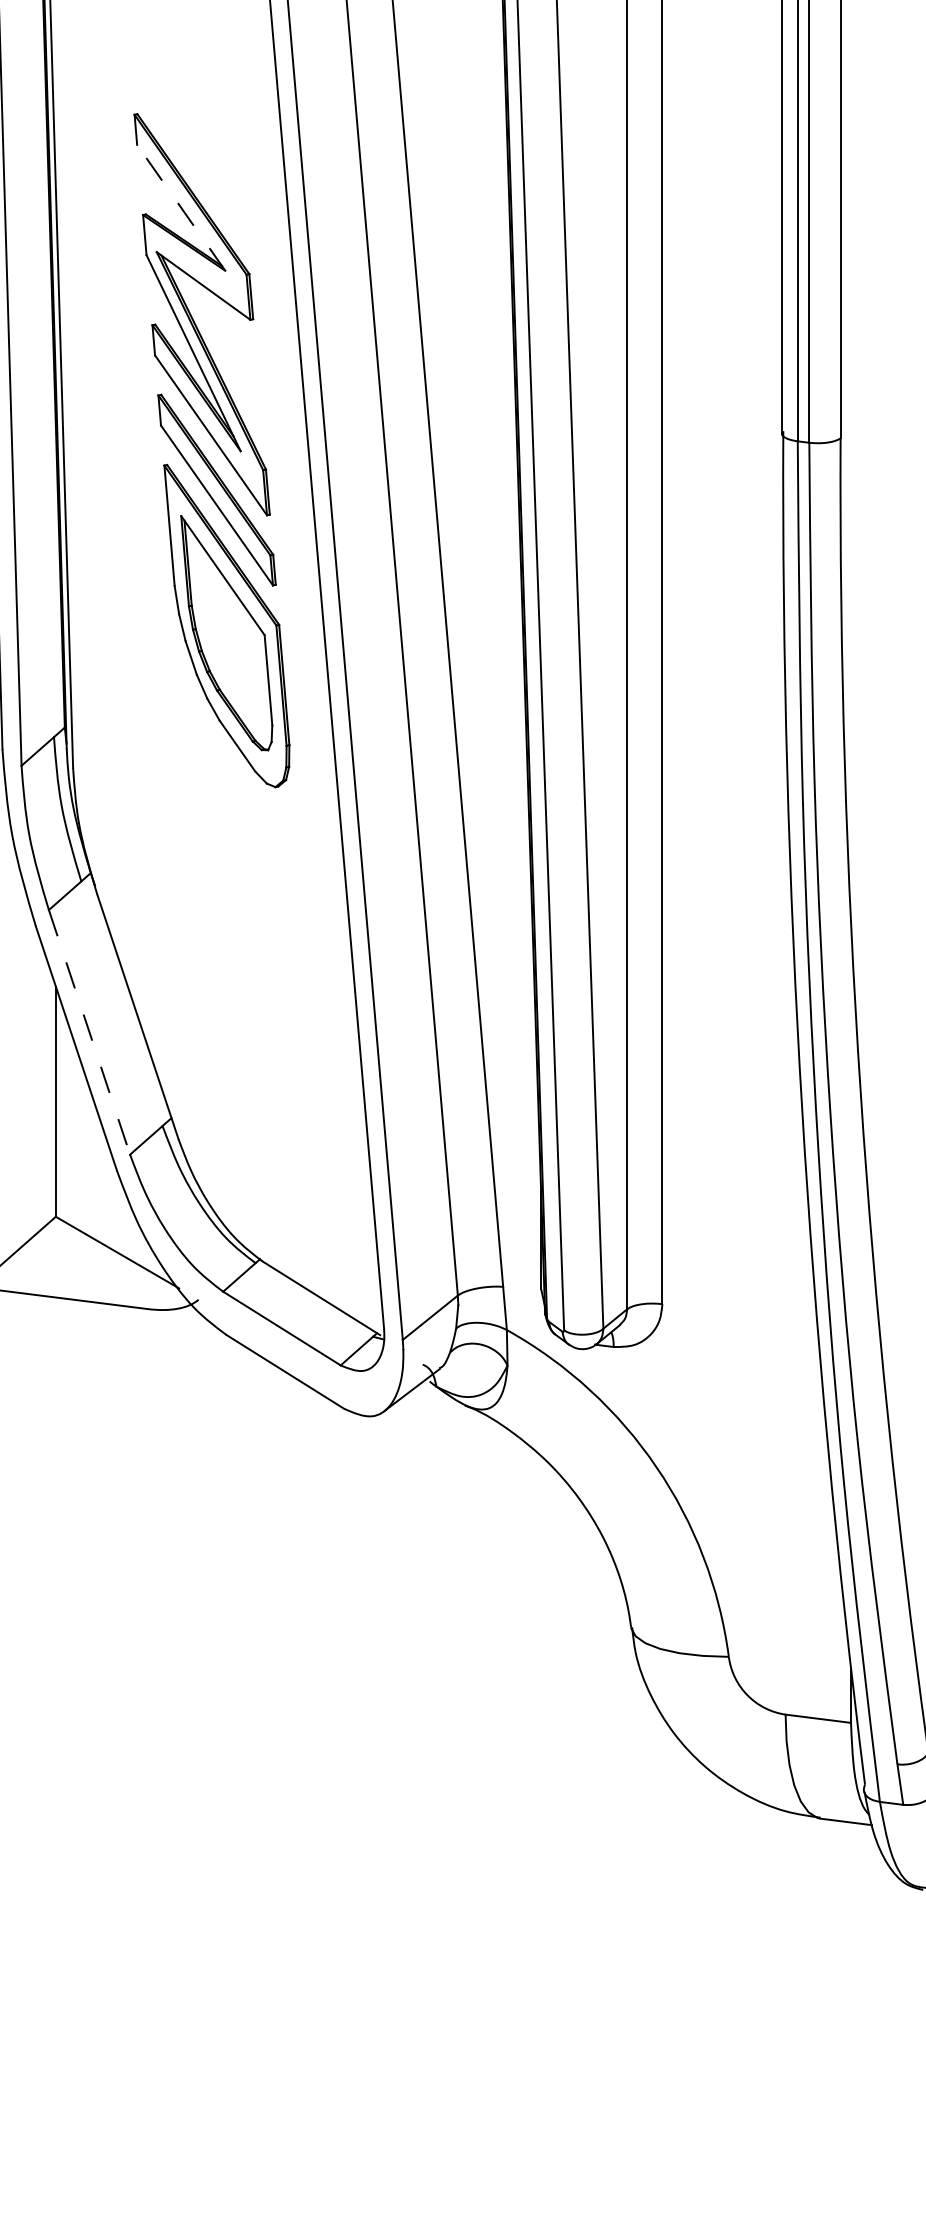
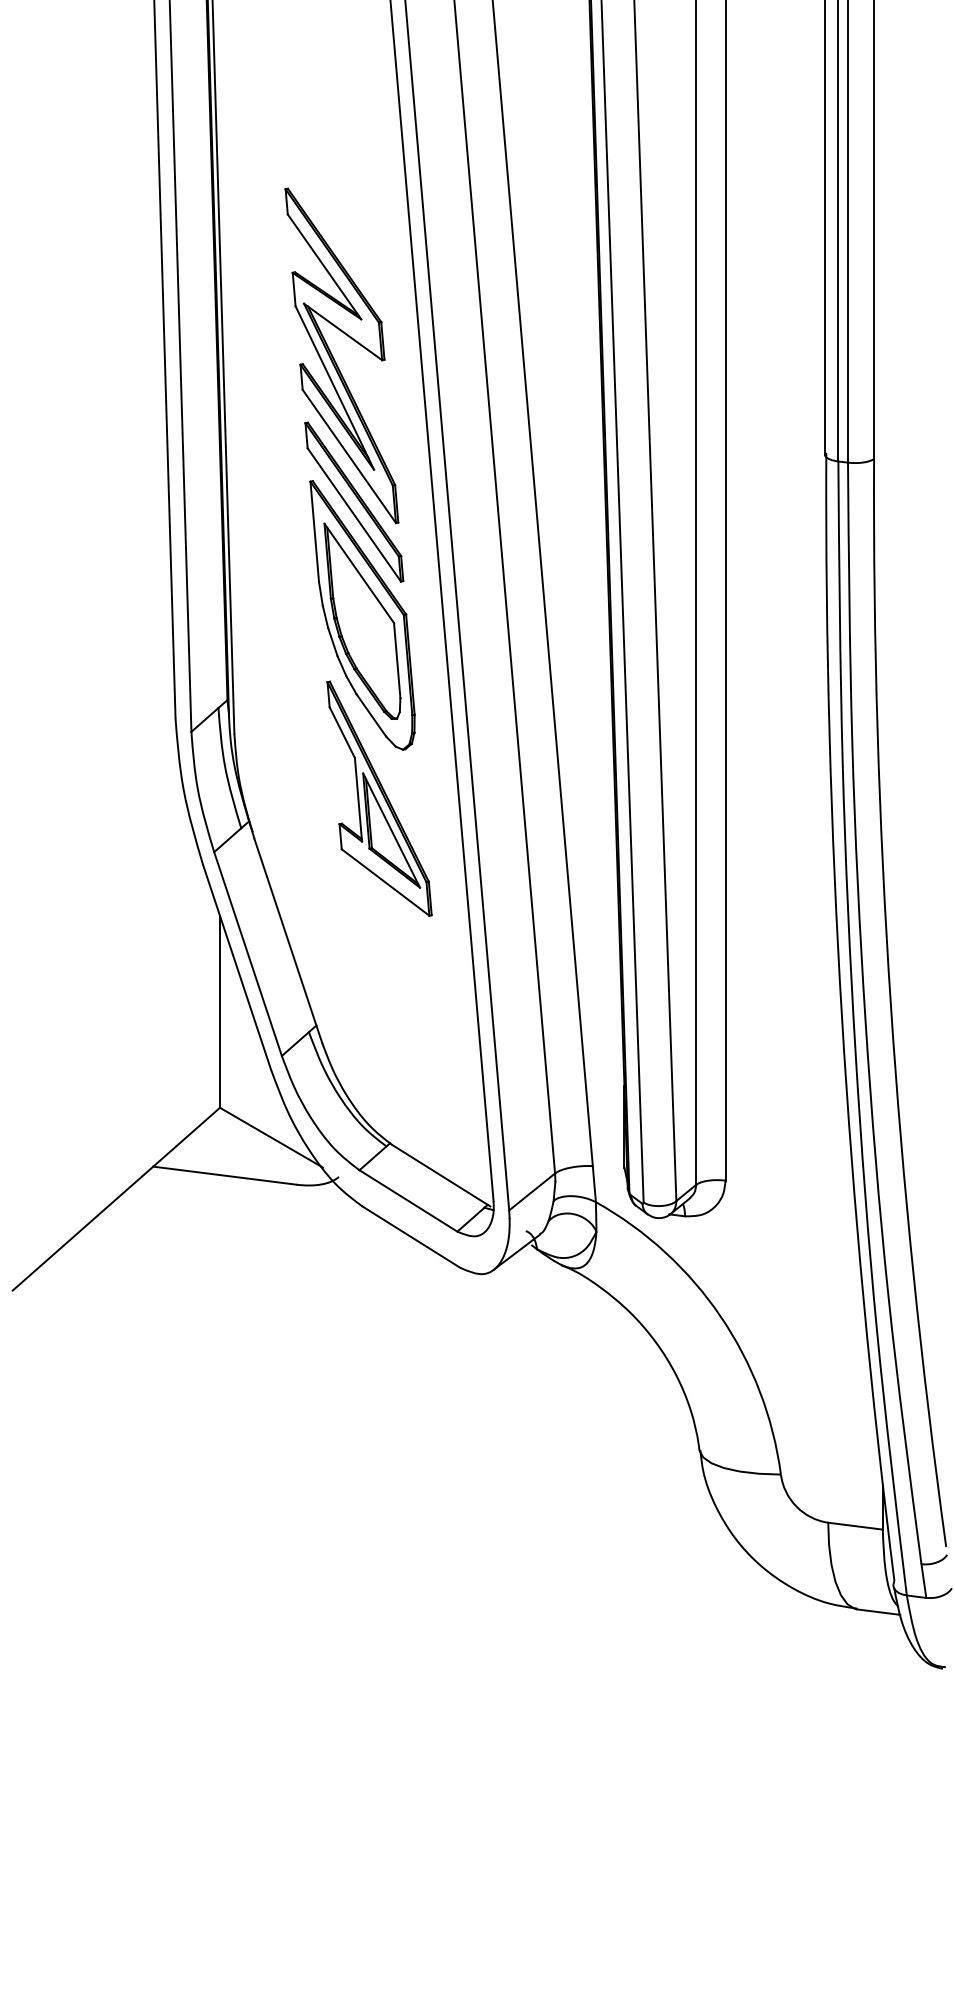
line: (181, 207) -> (324, 266), dashed -> solid
part: (247, 845) -> (379, 798), added
line: (90, 1032) -> (248, 954), dashed -> solid

